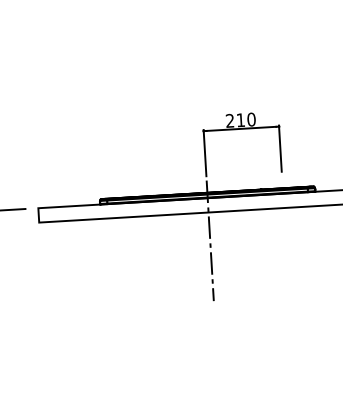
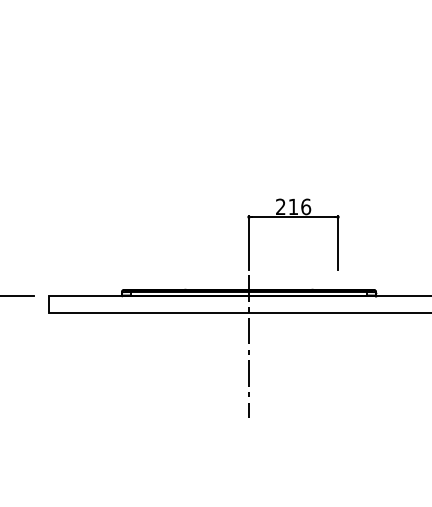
text: (251, 119) -> (306, 206), 210 -> 216

